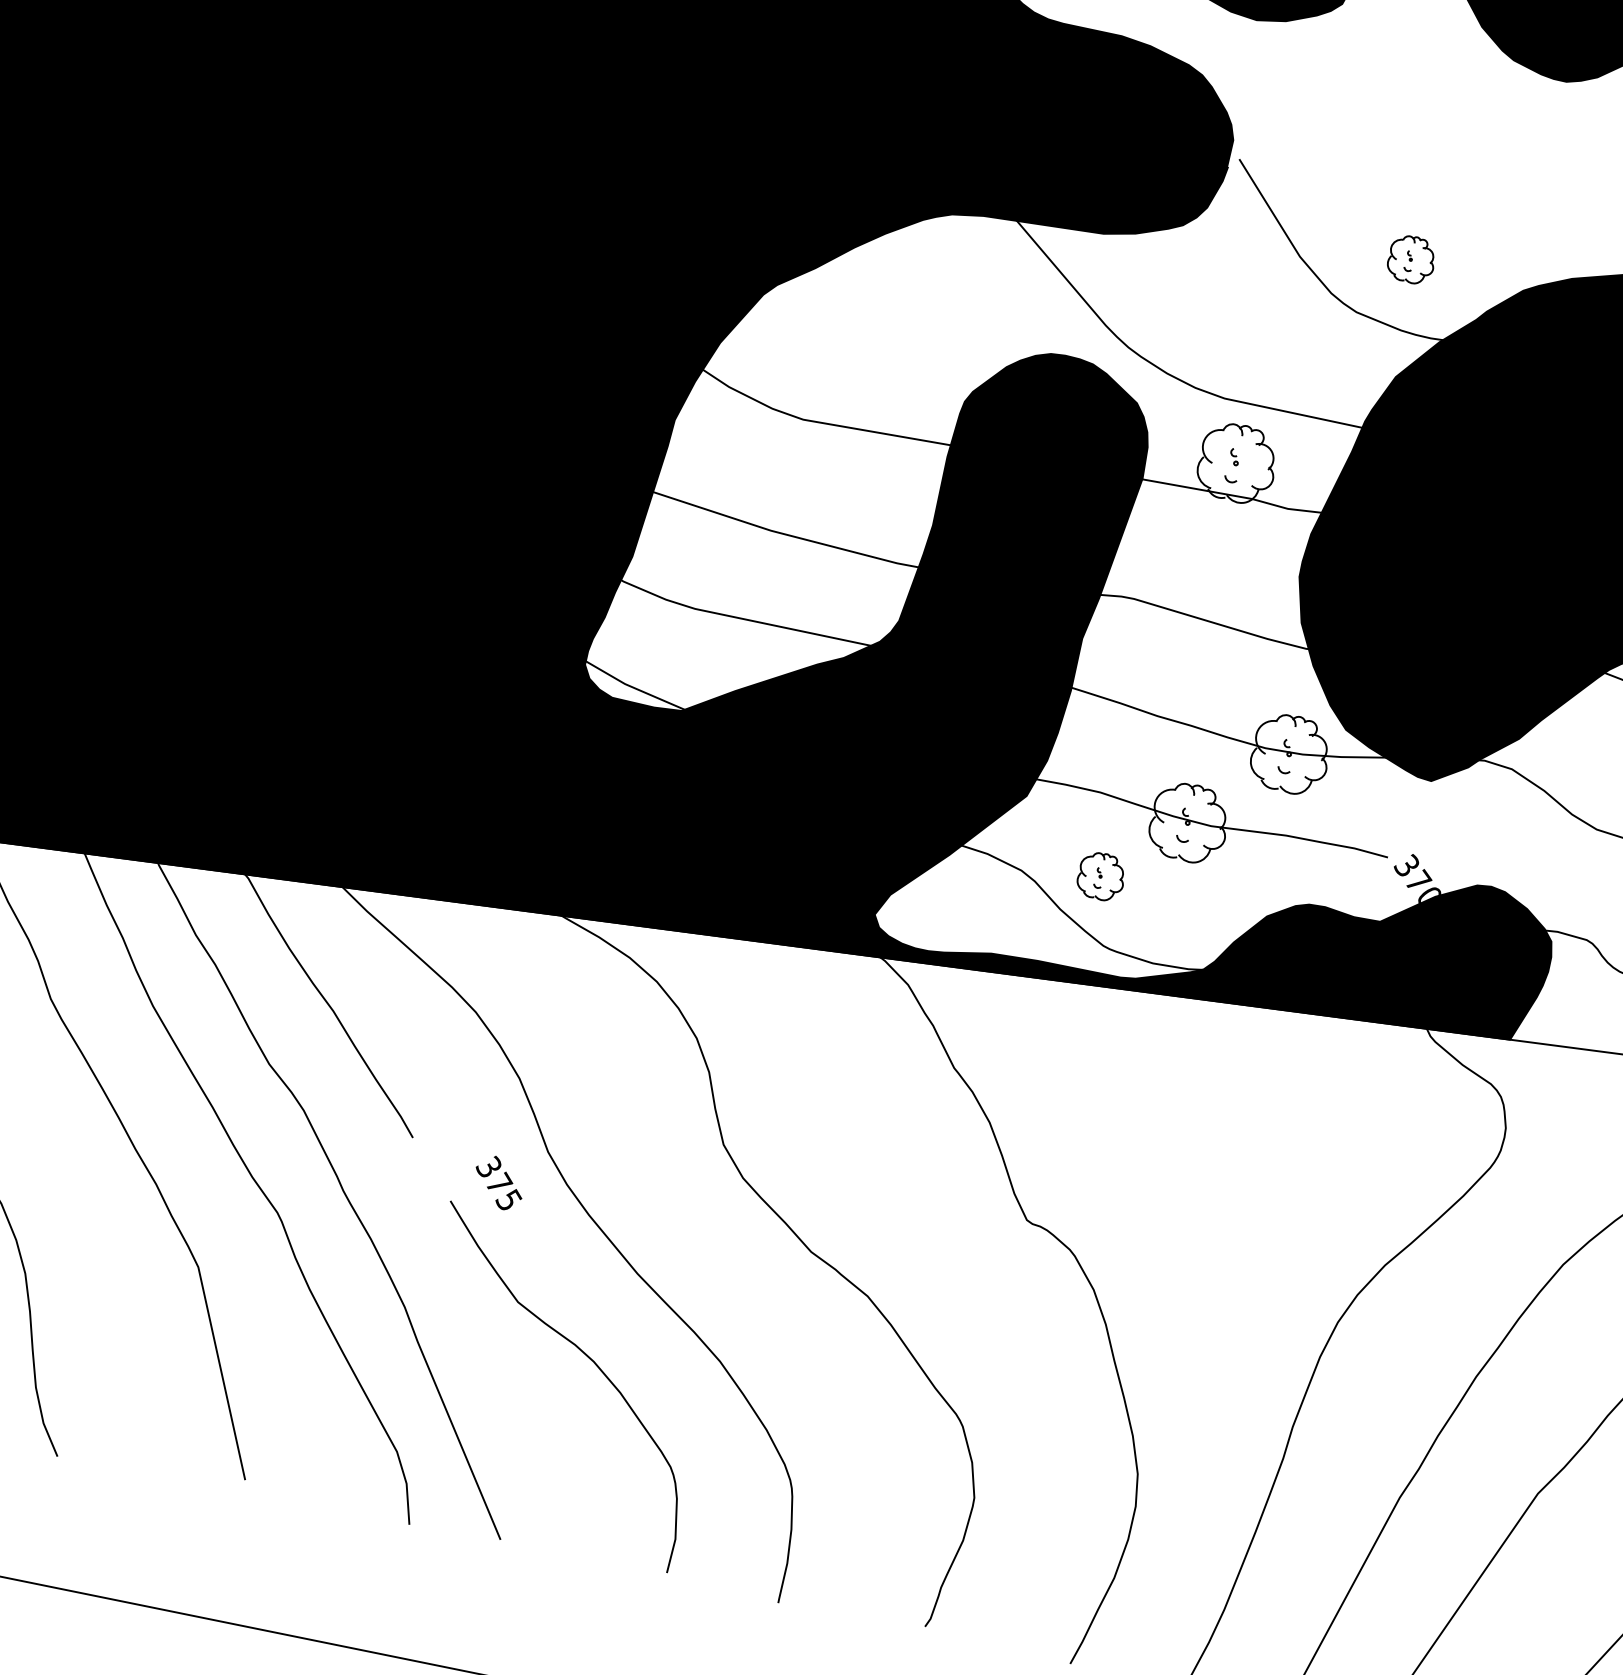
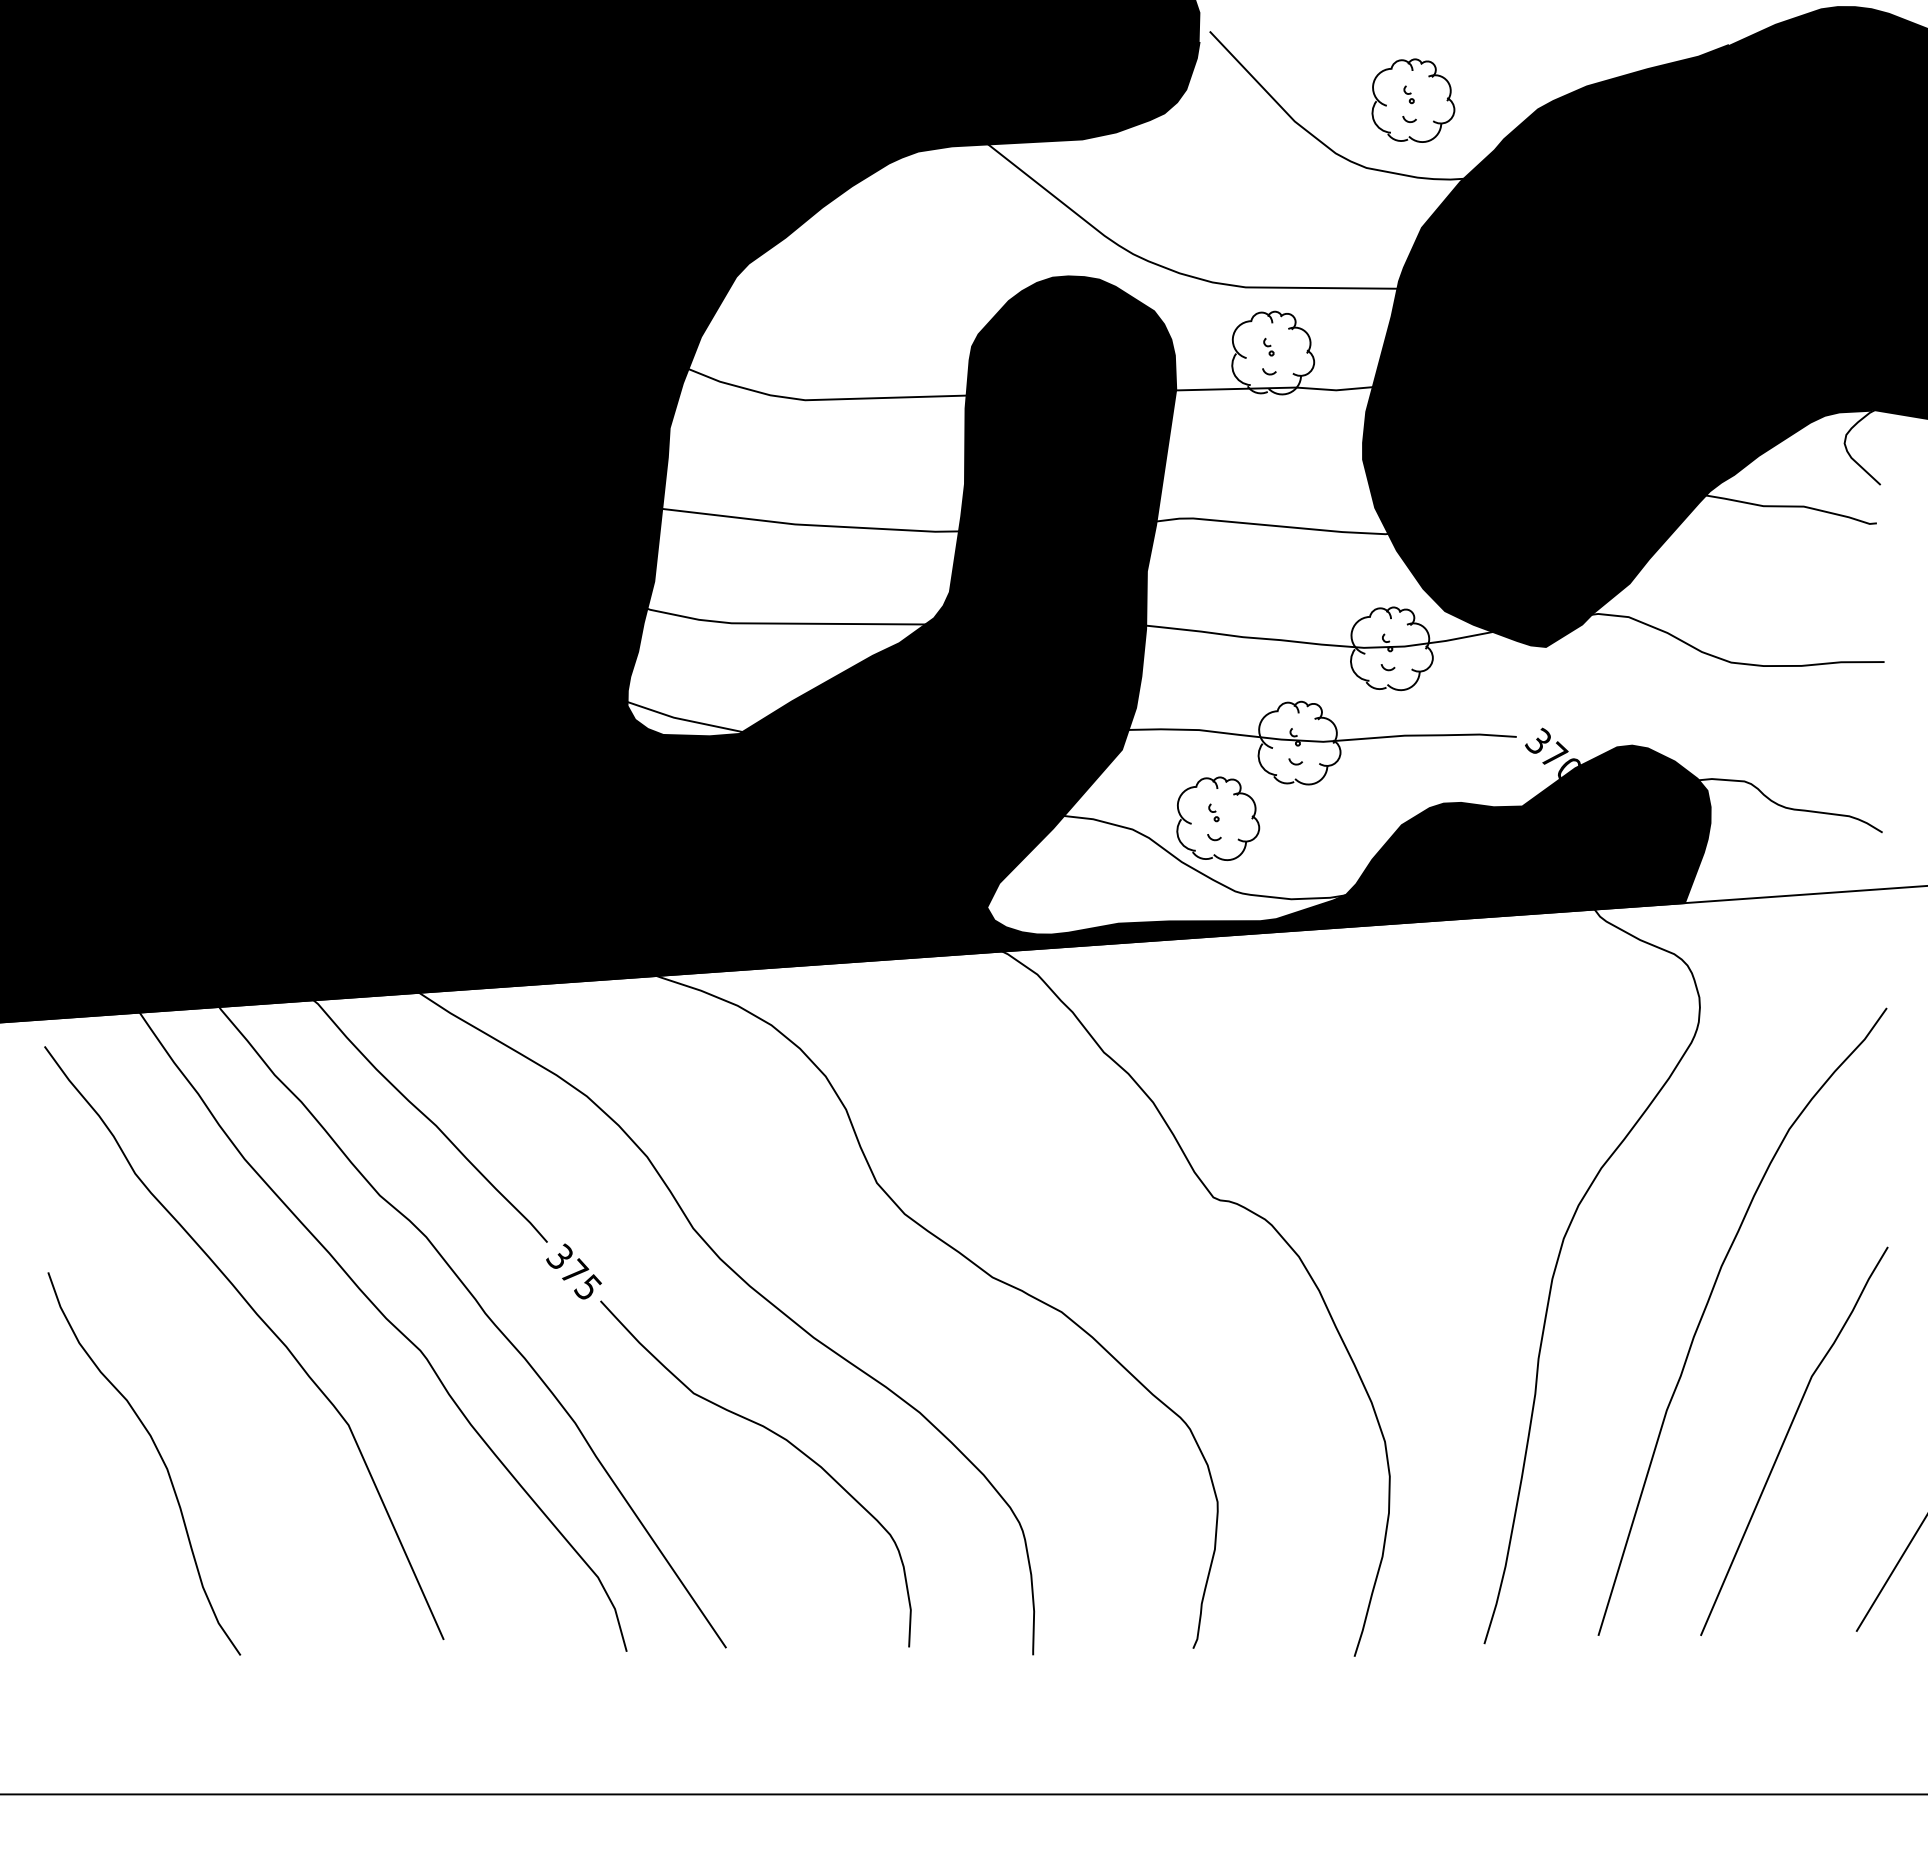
part: (1411, 259) -> (1413, 100), size x1.67
part: (1101, 876) -> (1218, 818), size x1.67
text: (498, 1182) -> (573, 1271), moved

